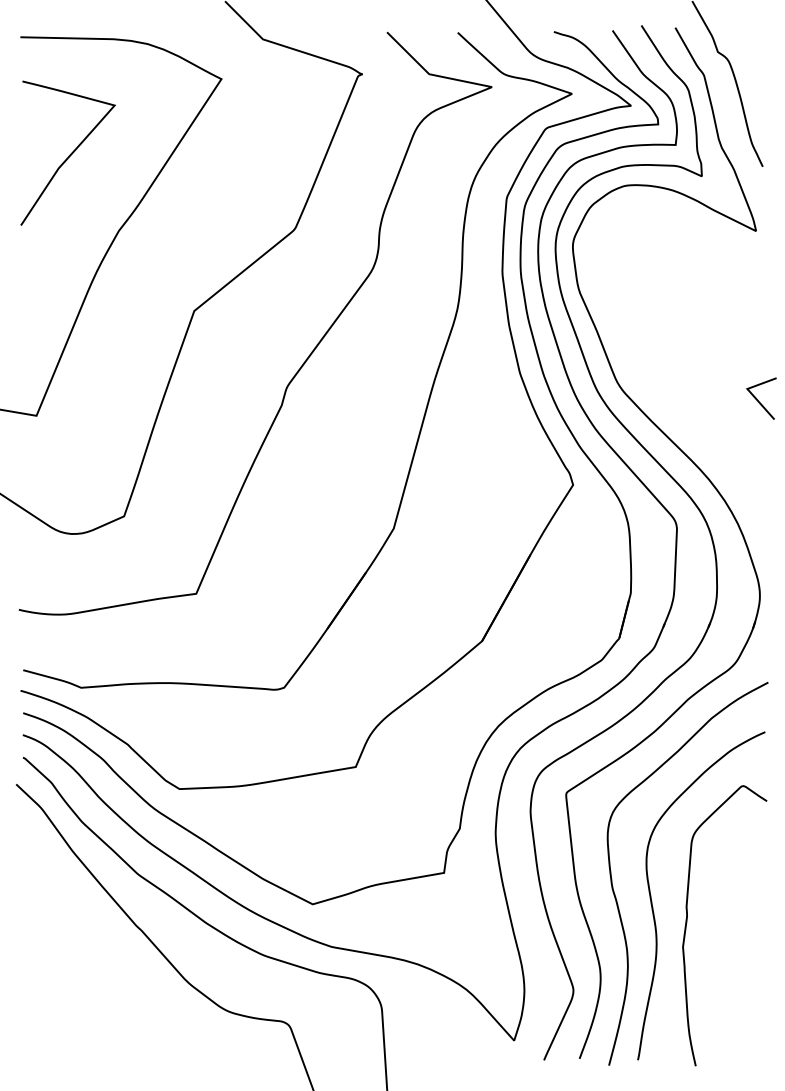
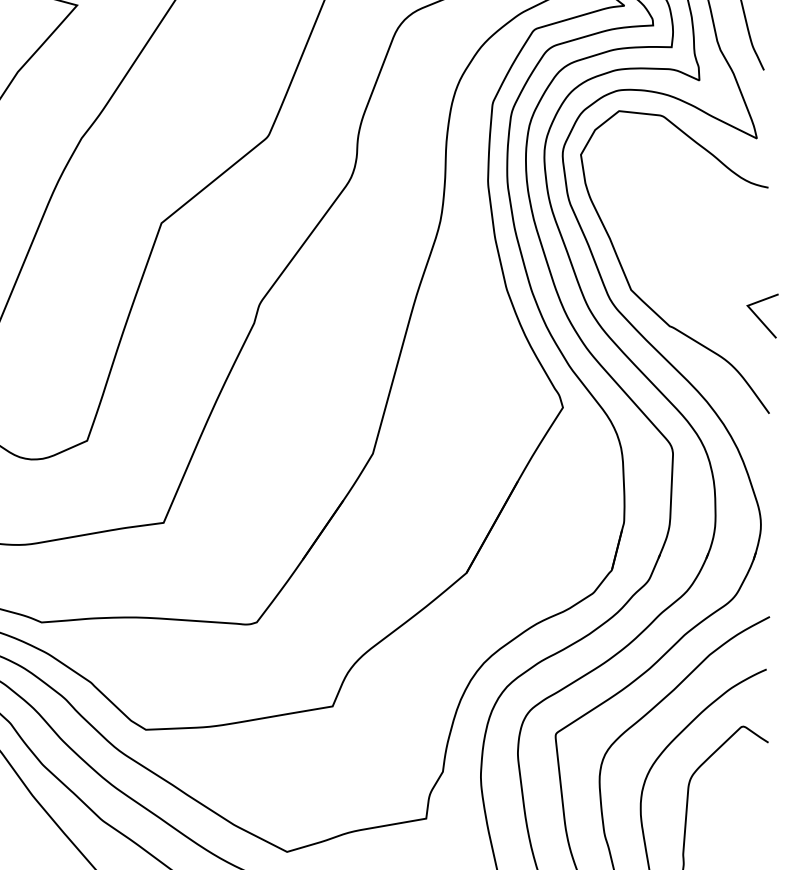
curve: (645, 380) -> (639, 296), added

